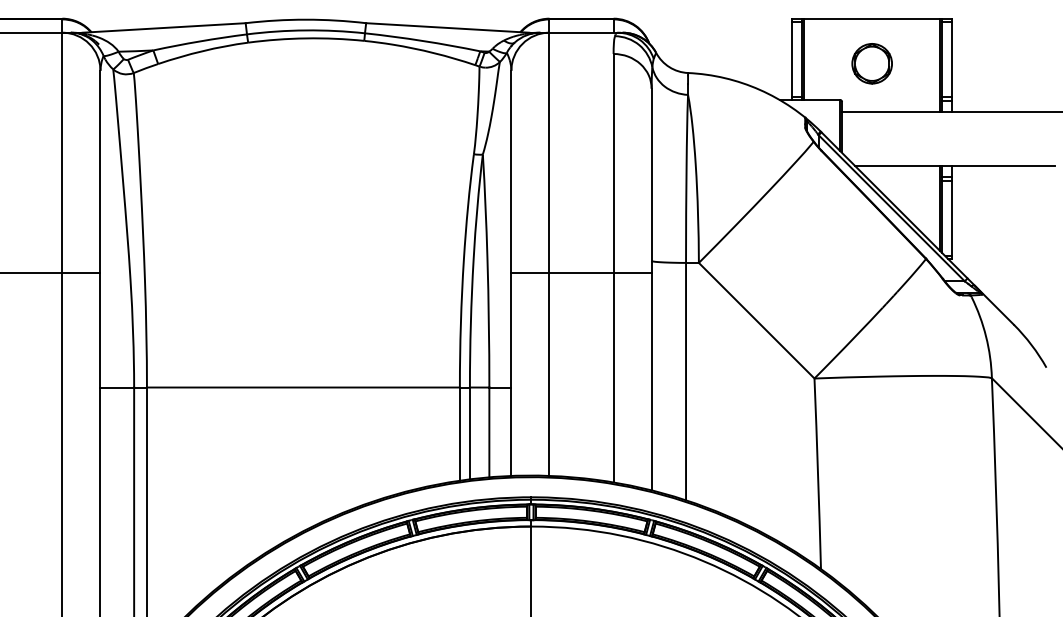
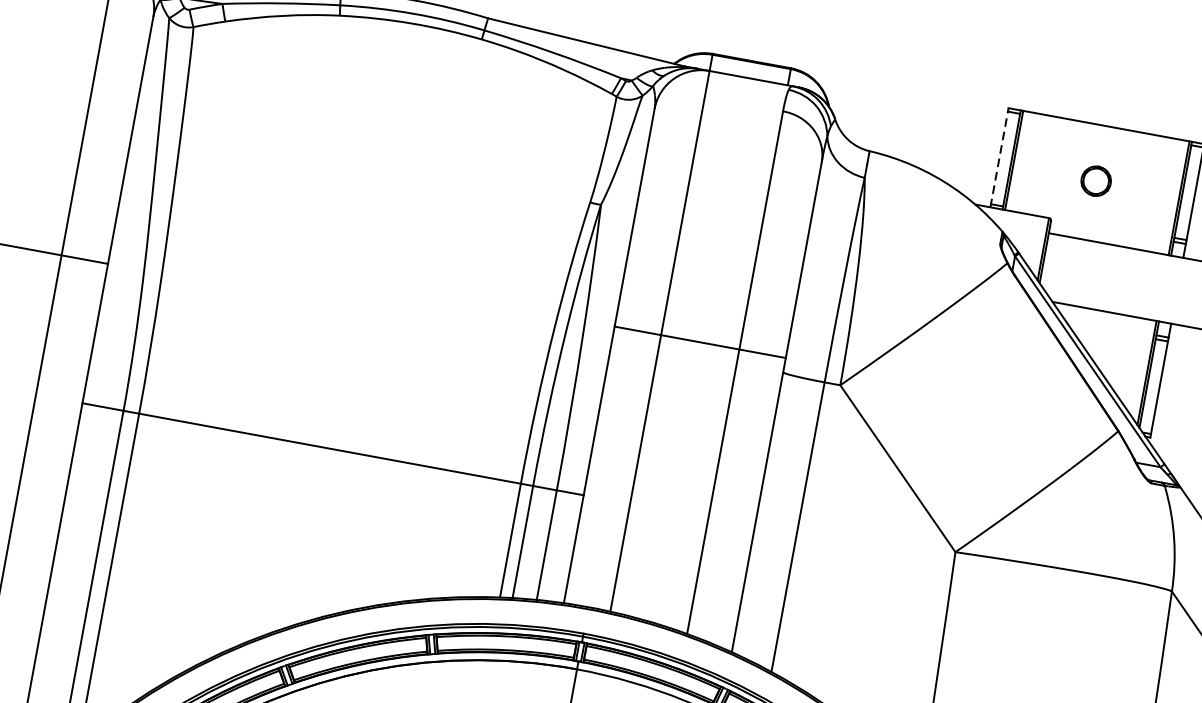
line: (792, 59) -> (1000, 158), solid -> dashed
part: (871, 63) -> (1095, 180), size x0.6
line: (581, 273) -> (700, 342), moved

